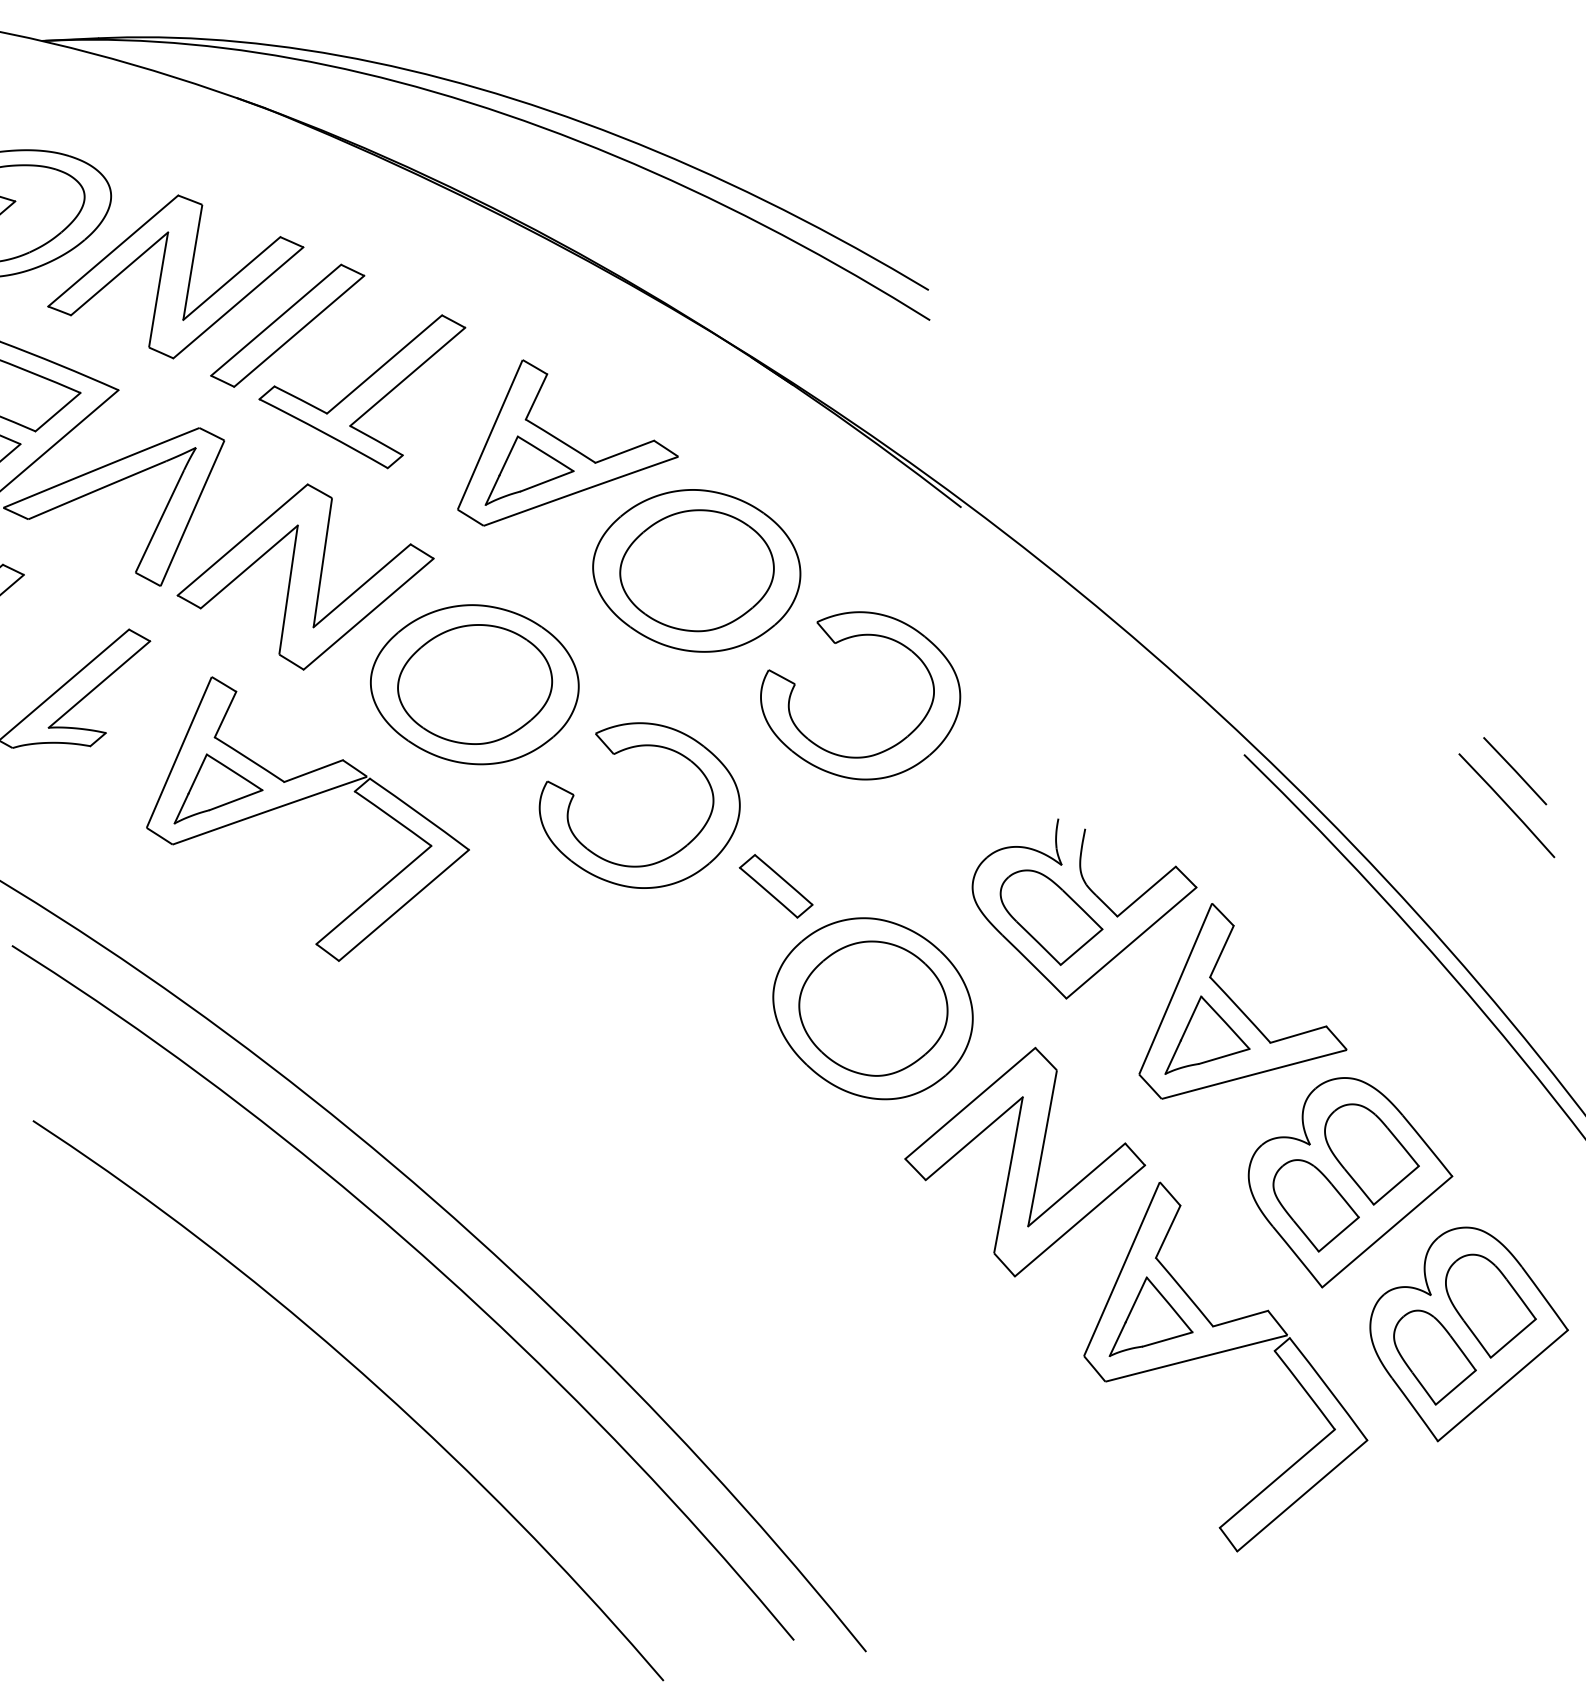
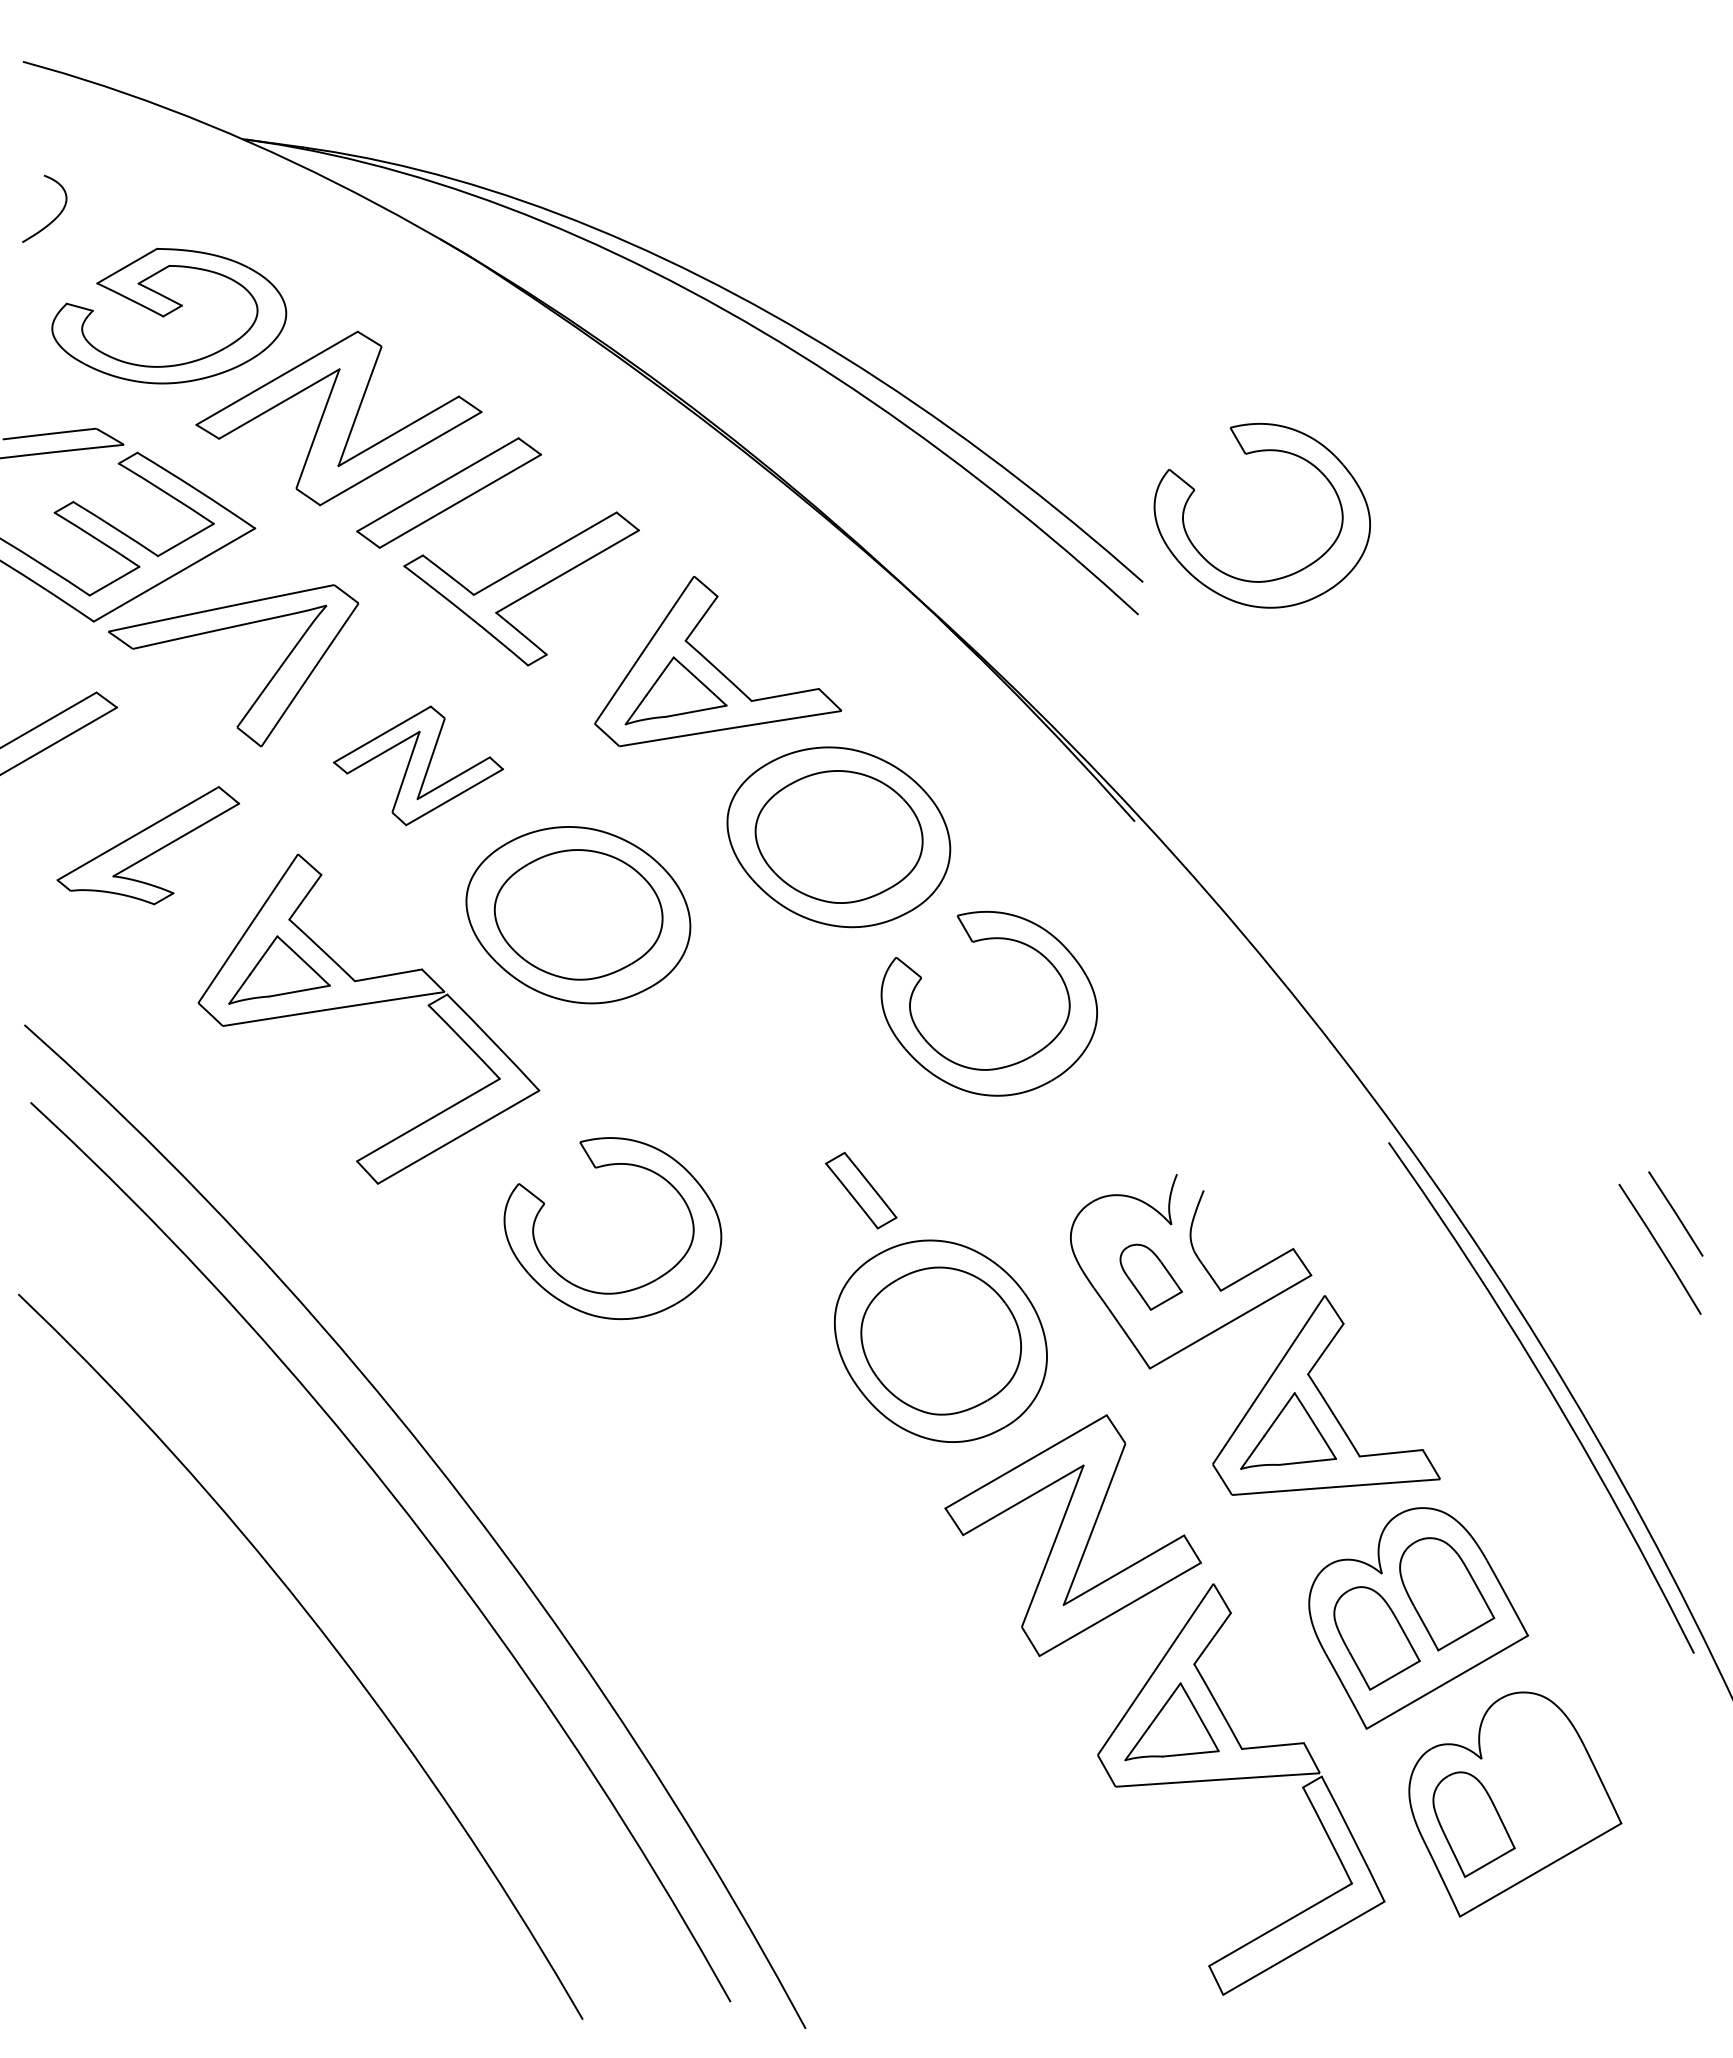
part: (1002, 157) -> (1248, 454), added
part: (305, 576) -> (418, 765), size x0.6
part: (615, 754) -> (597, 1168), moved
part: (1052, 916) -> (1151, 1277), size x0.6
part: (1491, 1304) -> (1544, 1780), removed

